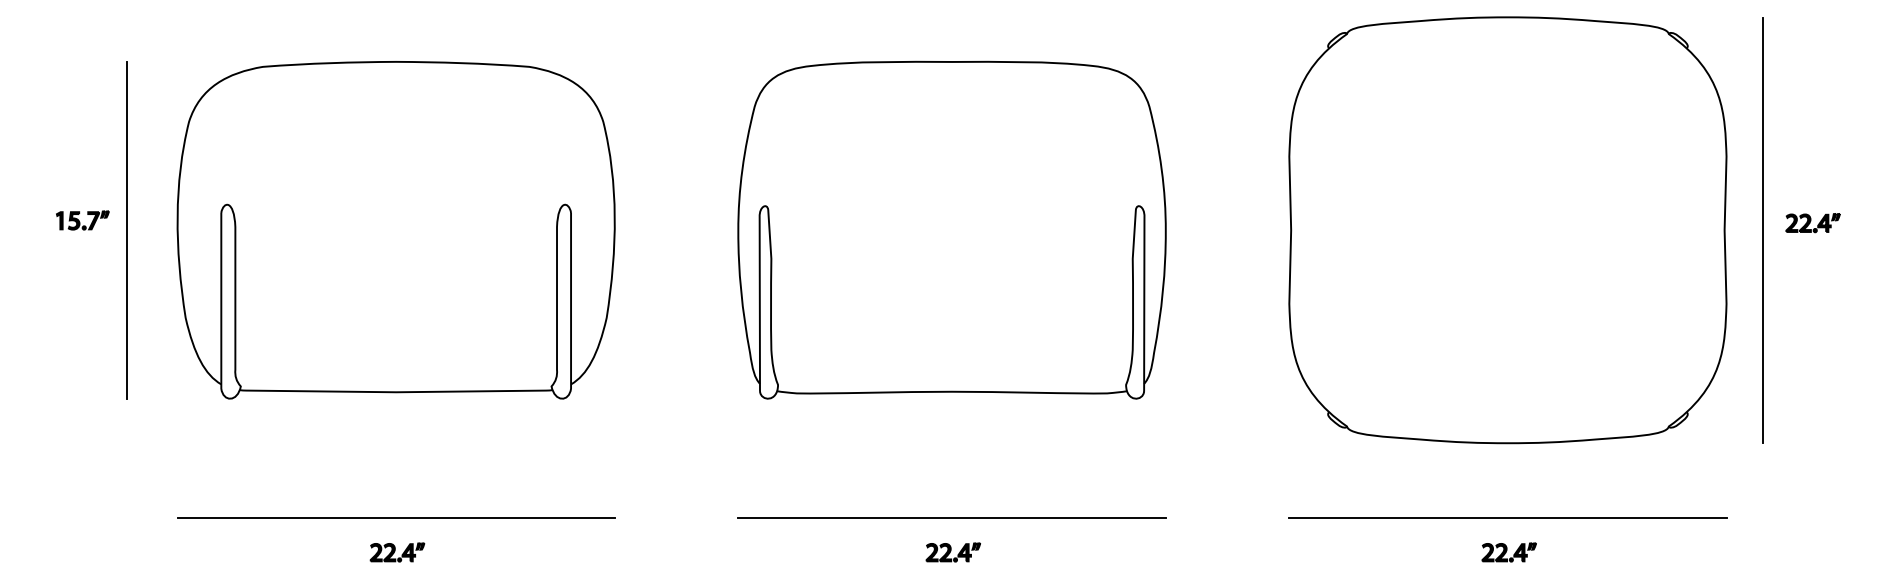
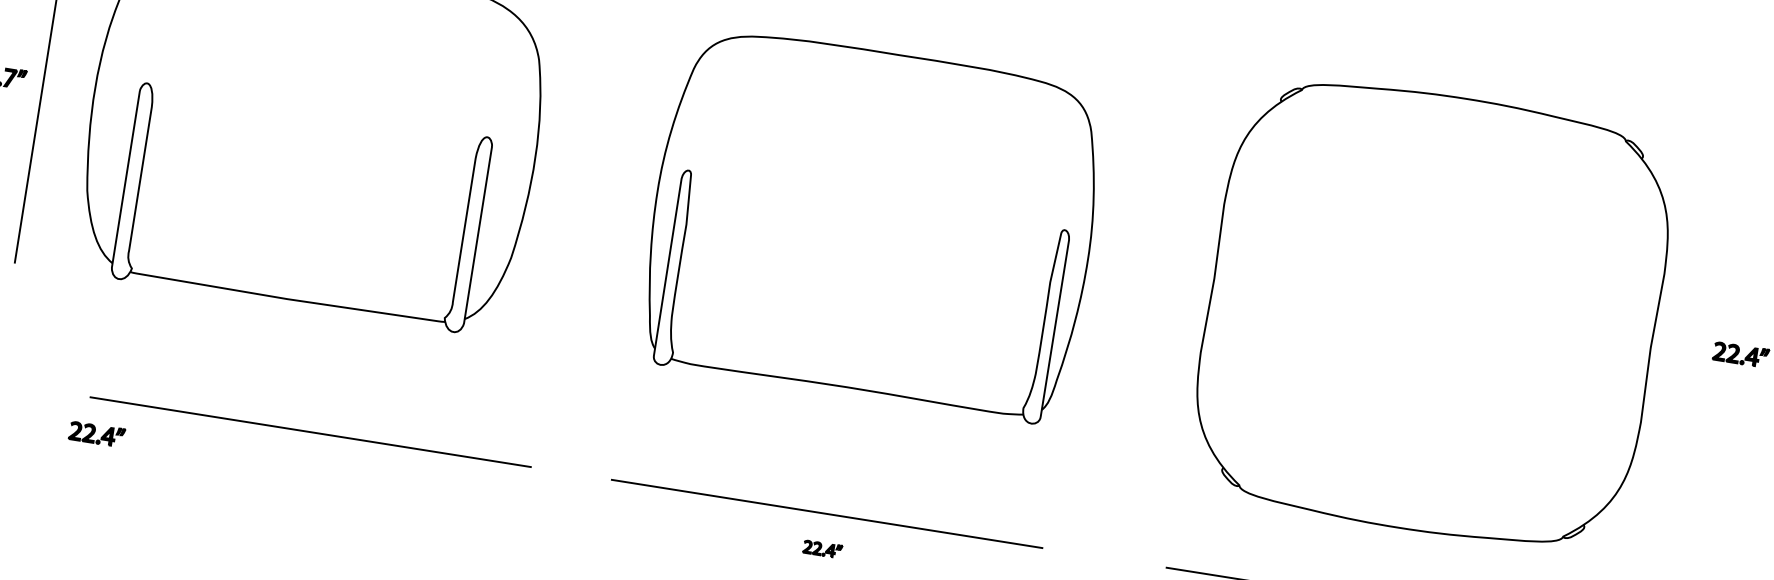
line: (1762, 230) -> (1688, 354), removed
line: (396, 517) -> (311, 432), moved
part: (397, 552) -> (97, 434), moved
part: (952, 552) -> (821, 549), size x0.7

